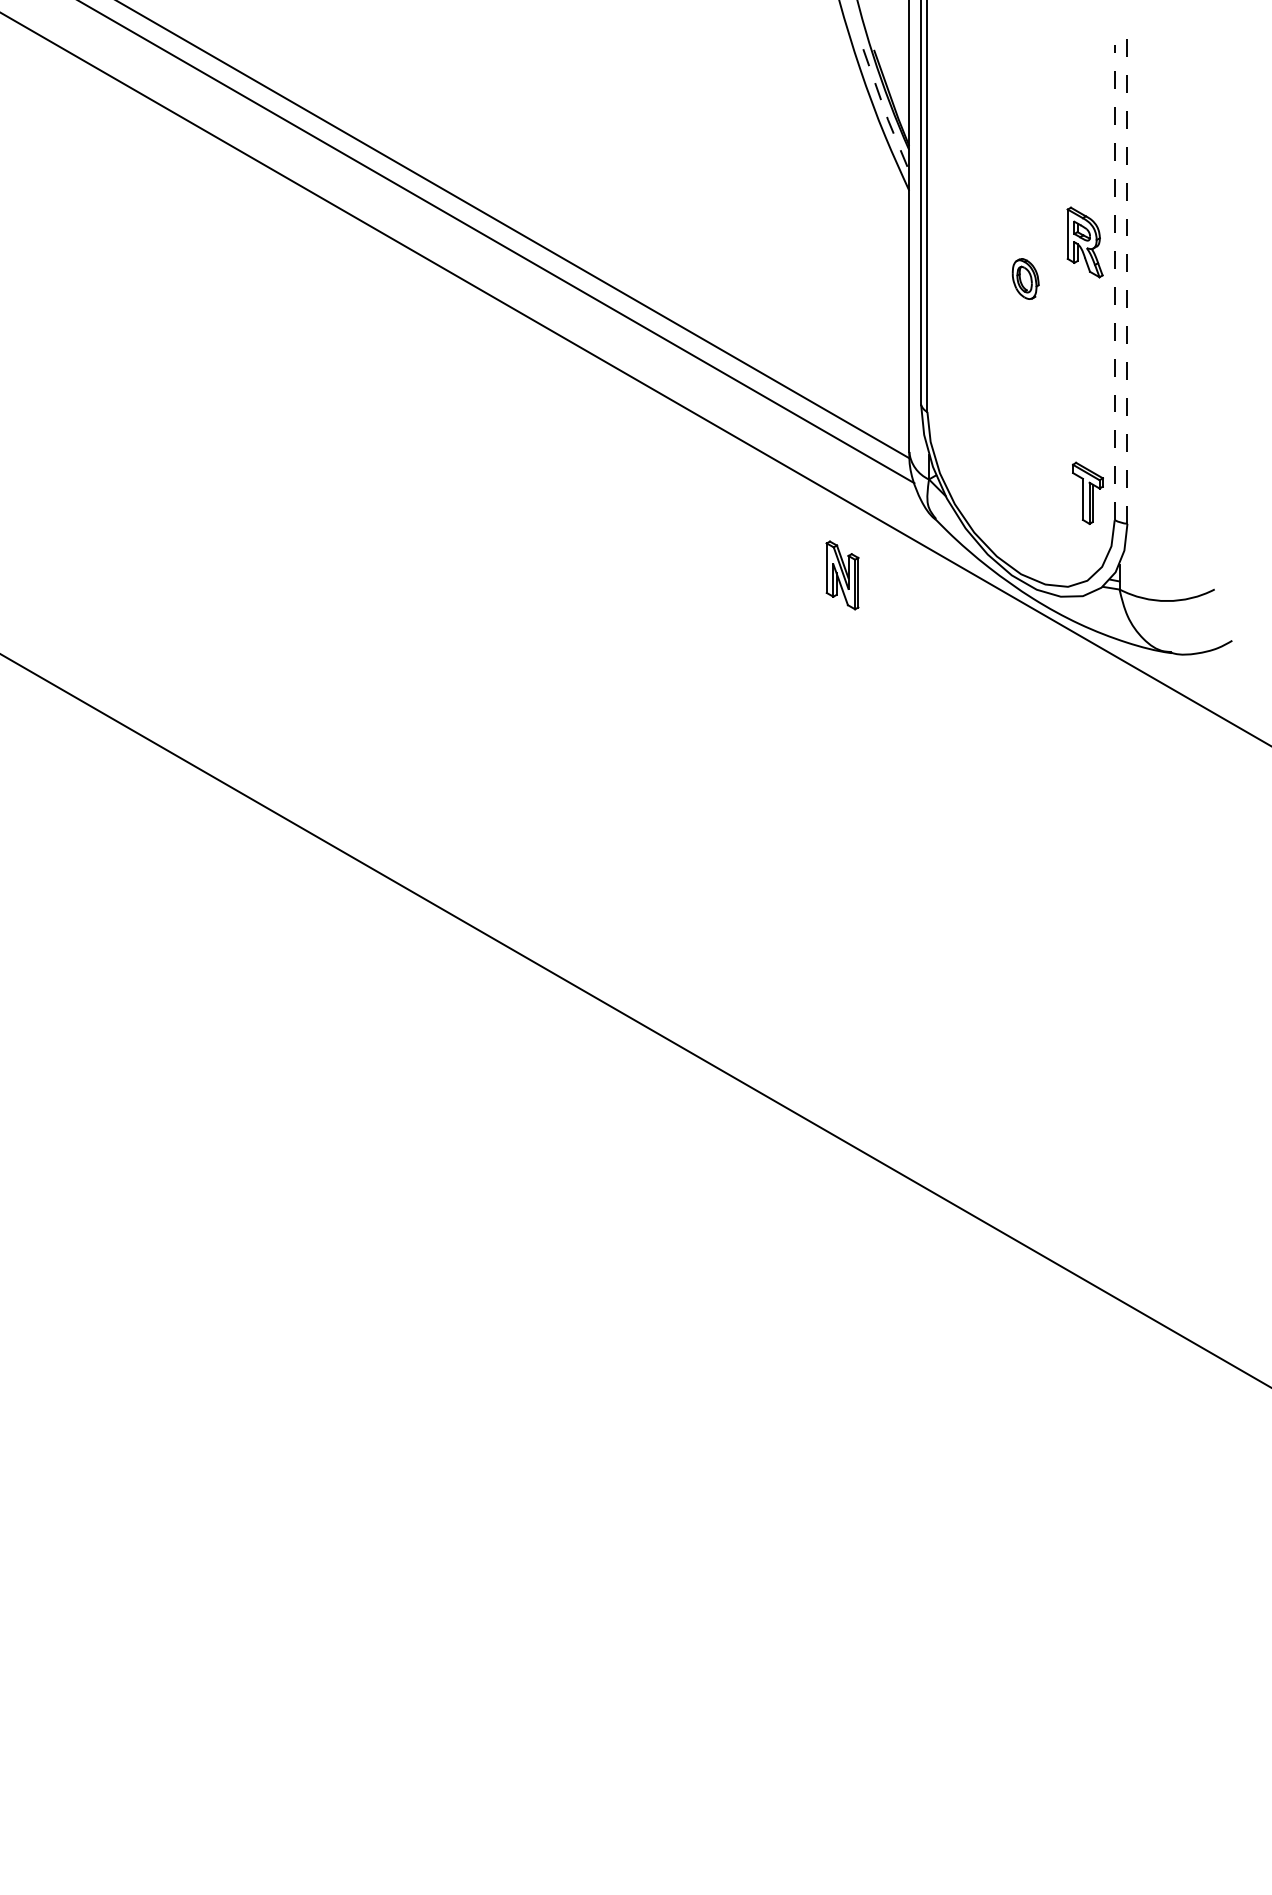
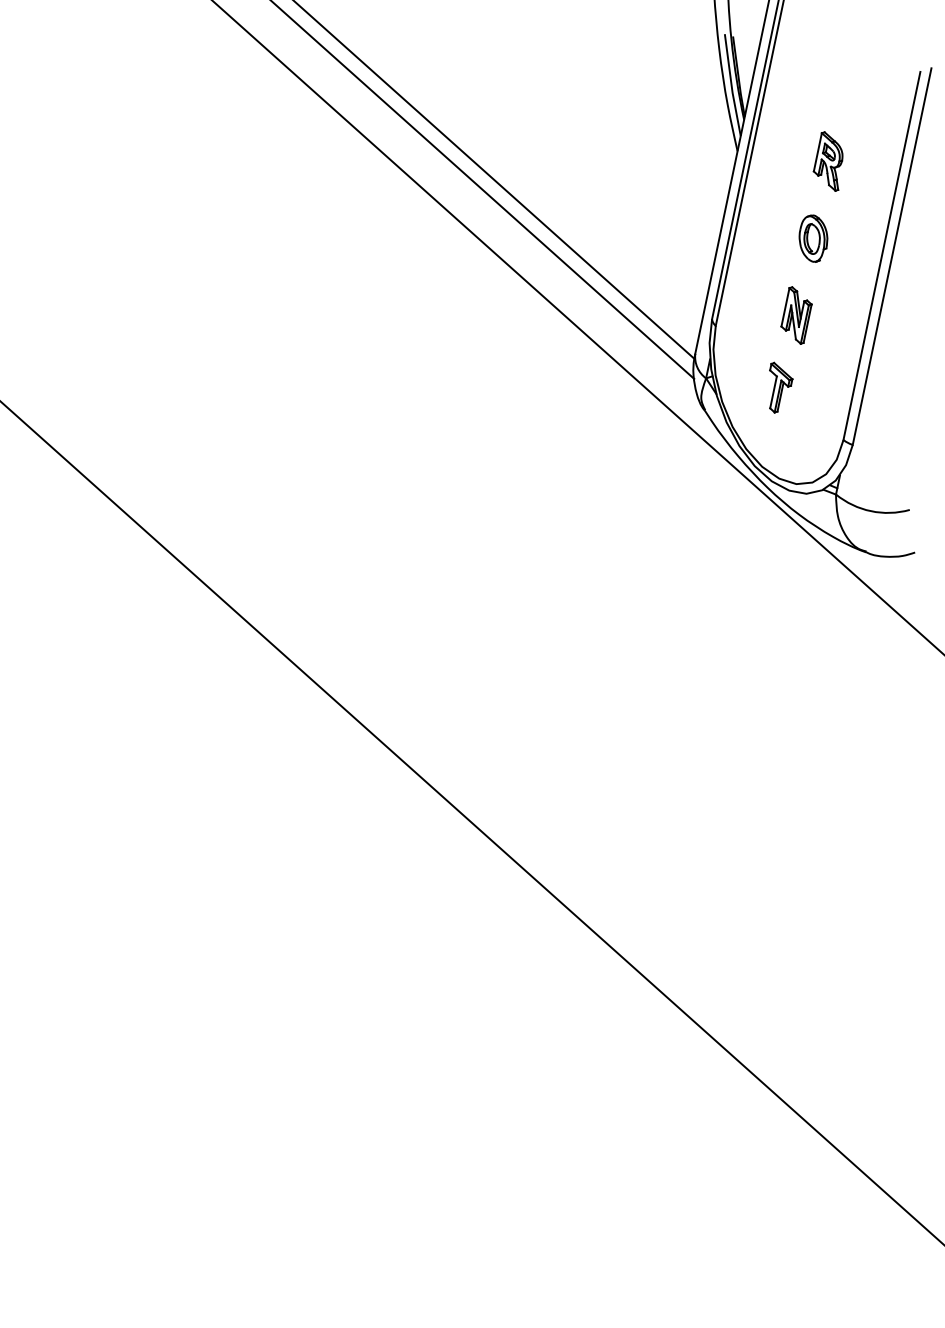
line: (885, 111) -> (731, 86), dashed -> solid
part: (1084, 242) -> (829, 161), moved
part: (1025, 278) -> (813, 238), size x1.43
line: (1127, 280) -> (892, 256), dashed -> solid
line: (1114, 282) -> (881, 255), dashed -> solid
part: (1087, 492) -> (778, 387), moved
part: (842, 575) -> (796, 315), moved

